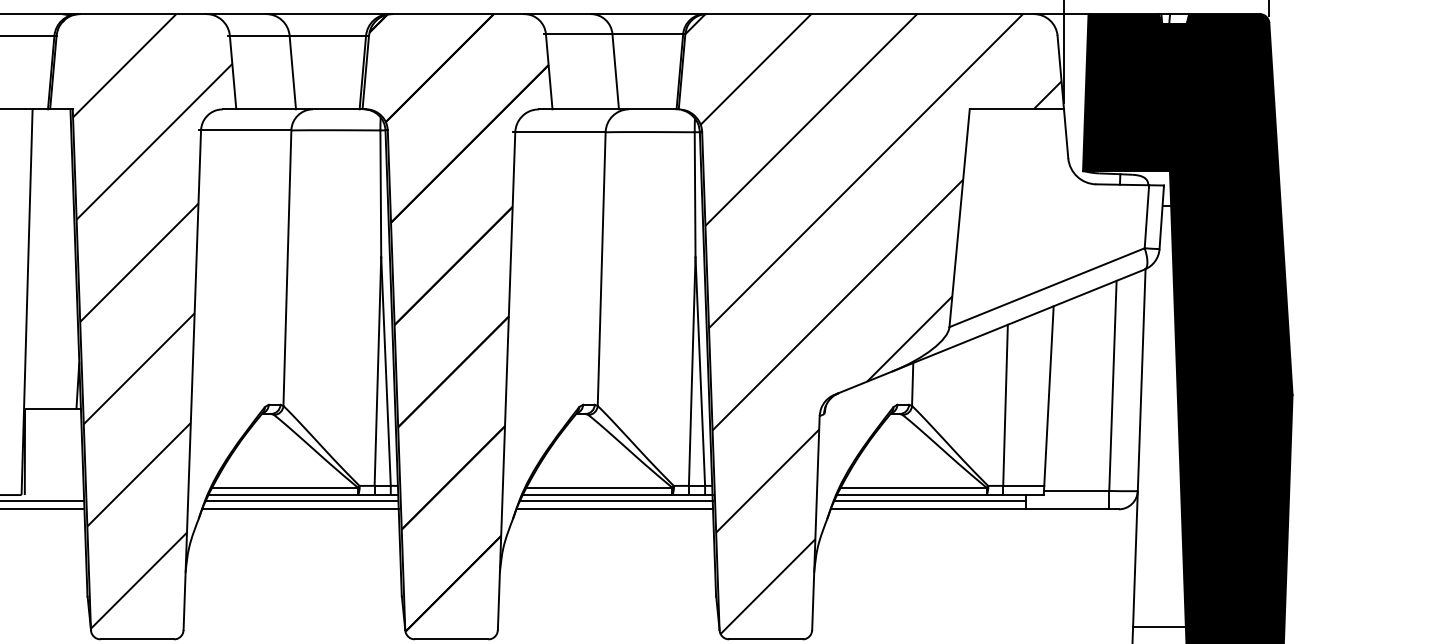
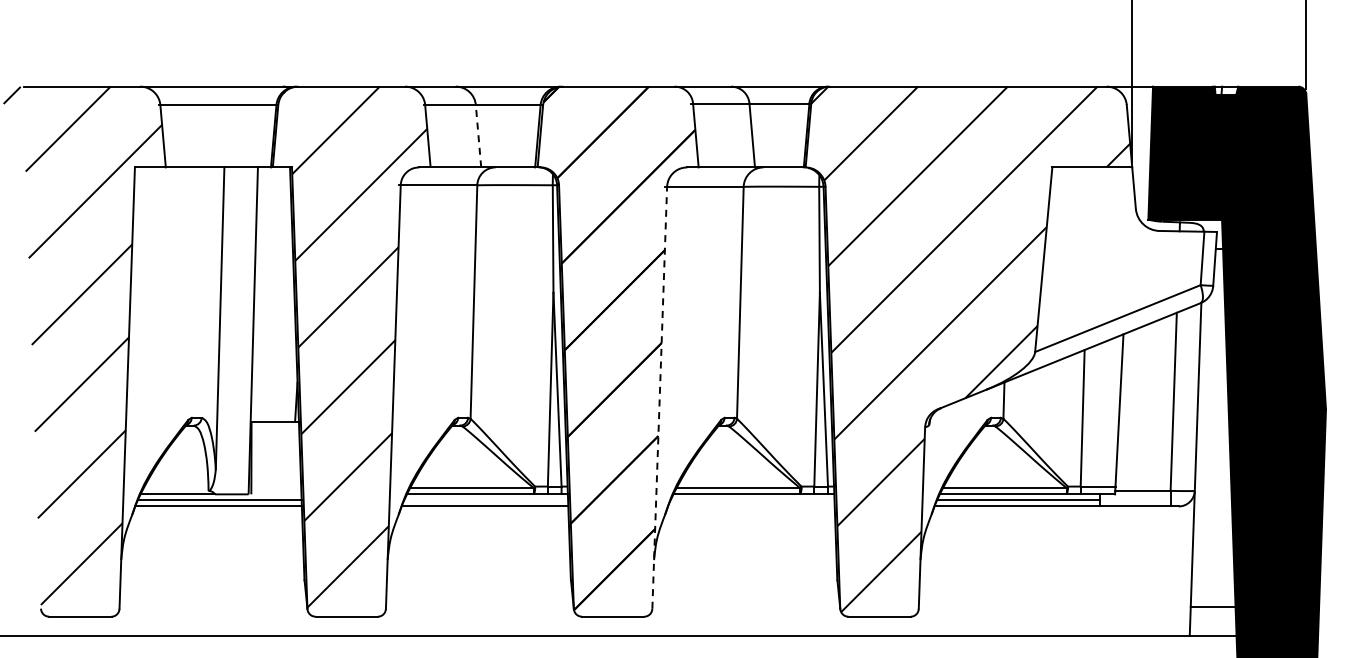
line: (292, 71) -> (478, 135), solid -> dashed
line: (506, 380) -> (659, 397), solid -> dashed
line: (302, 501) -> (486, 499), removed
line: (616, 501) -> (752, 499), removed
line: (614, 509) -> (751, 506), removed

